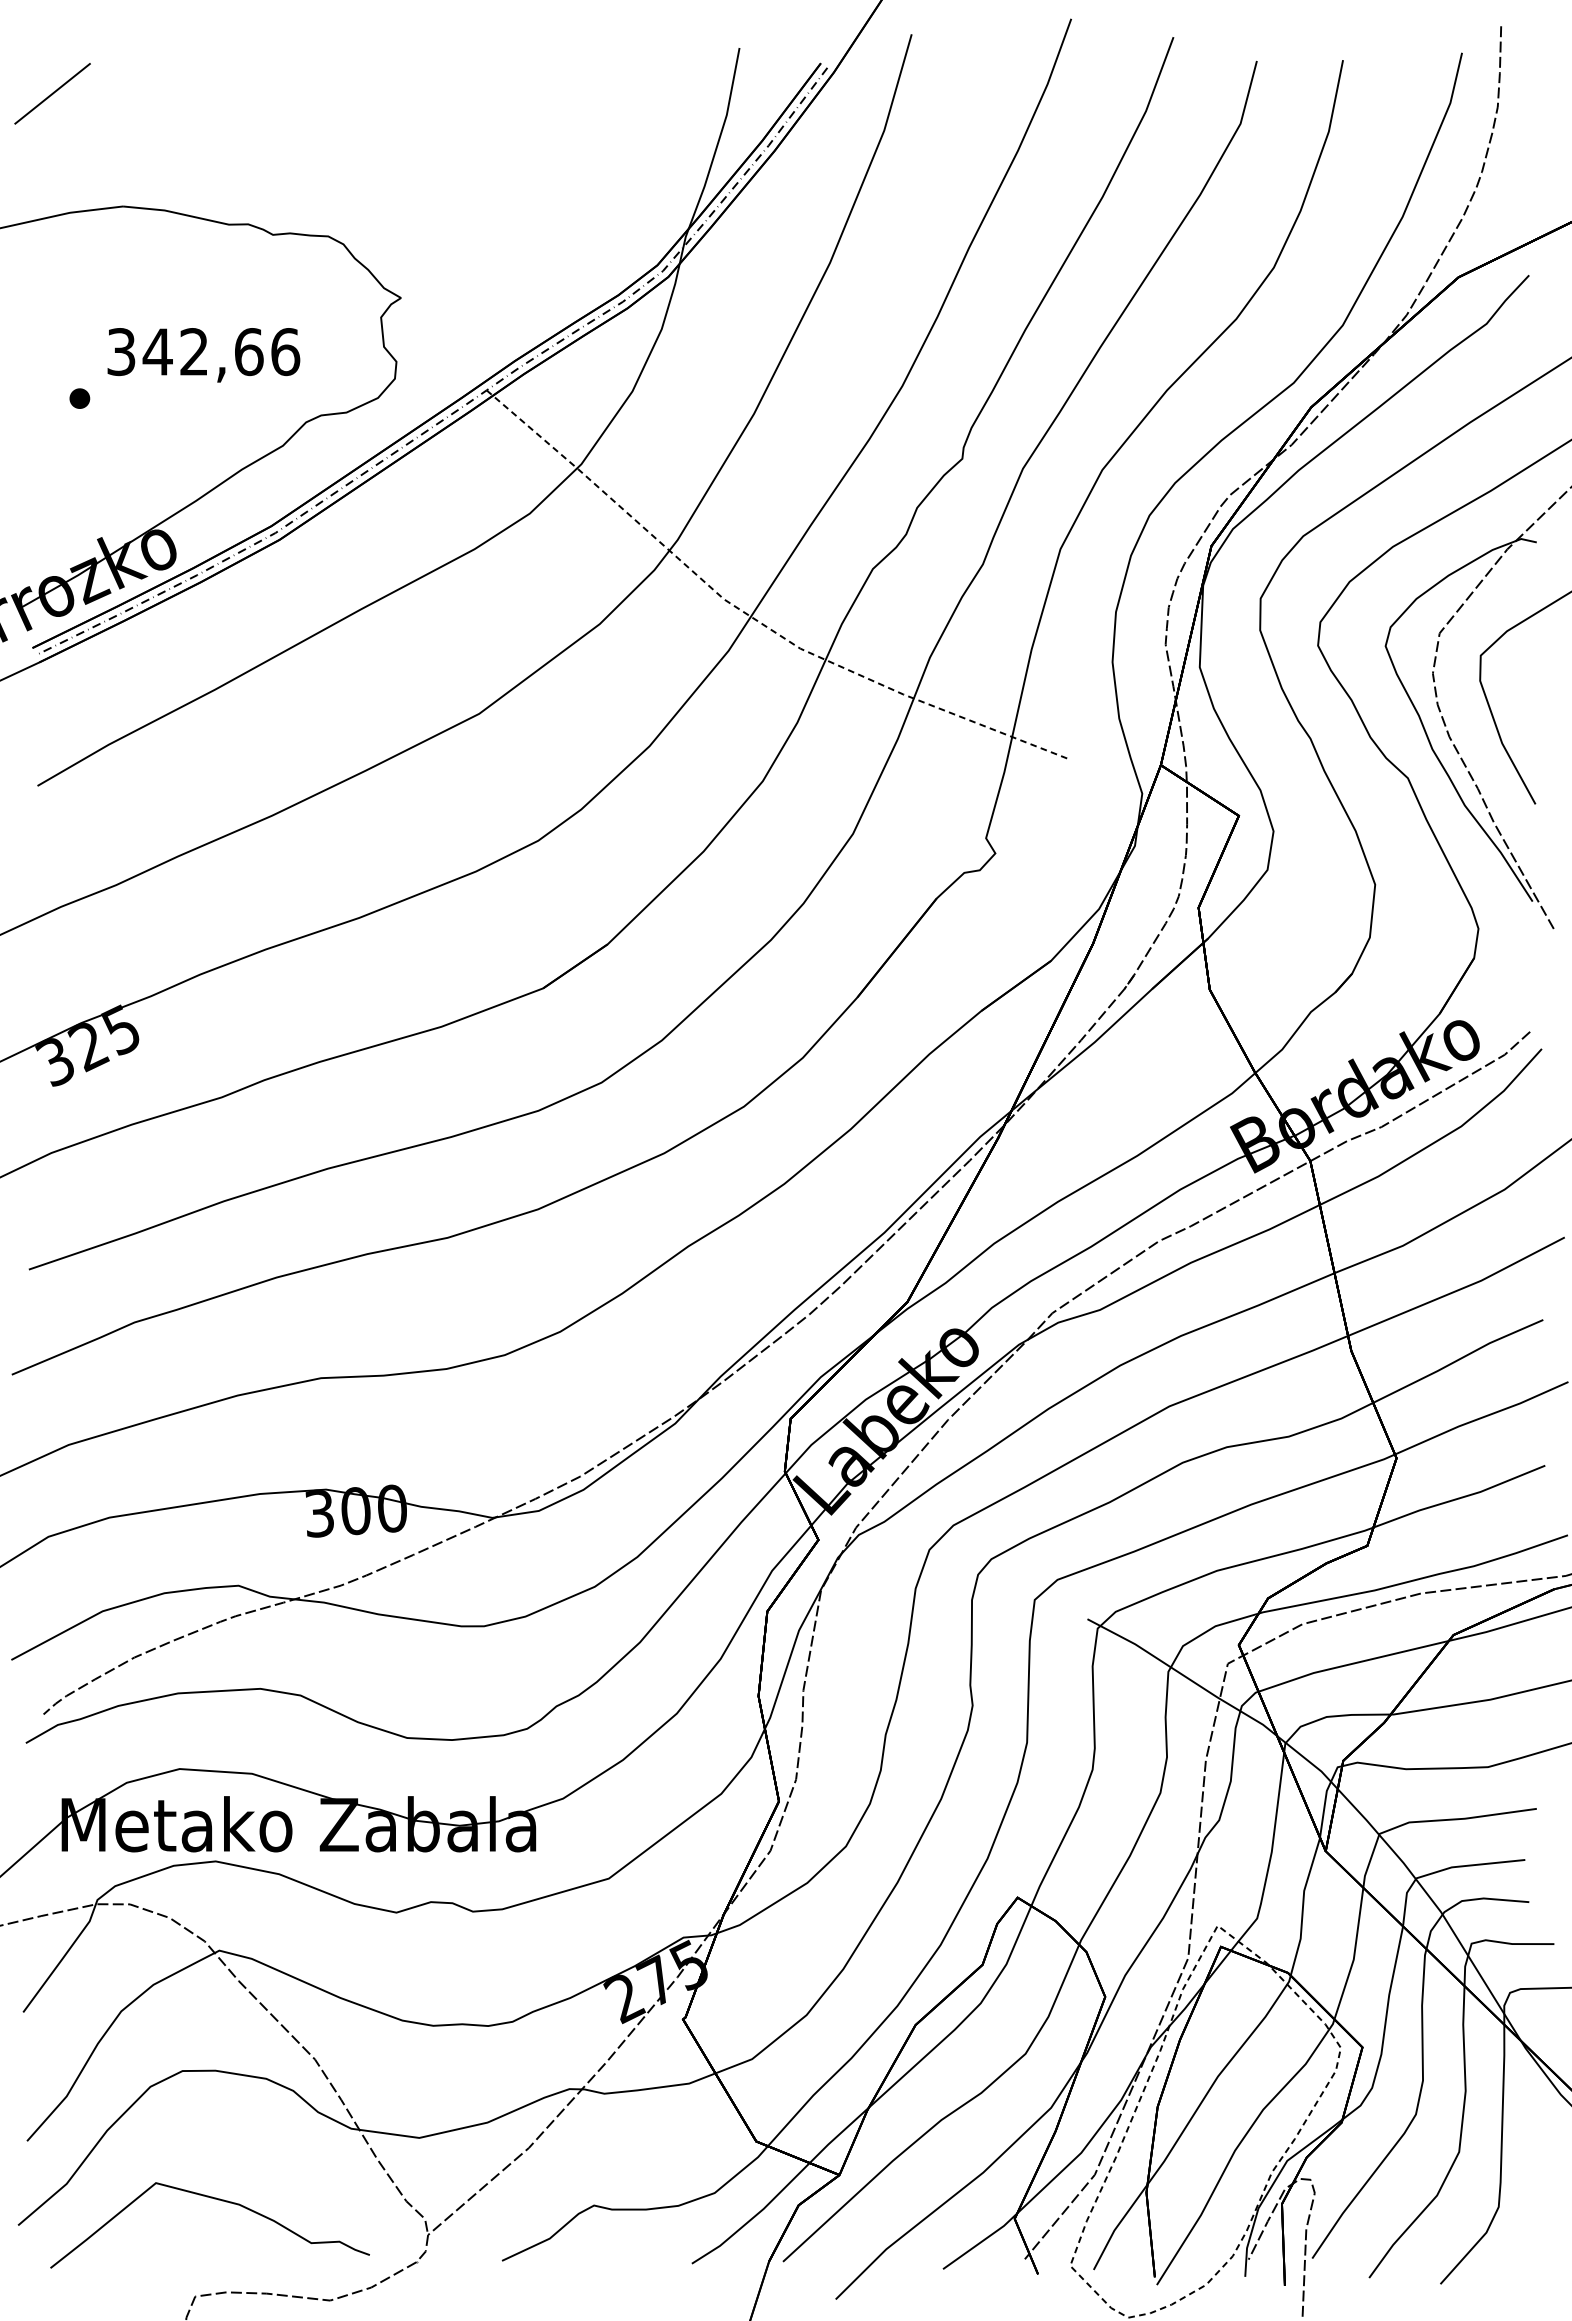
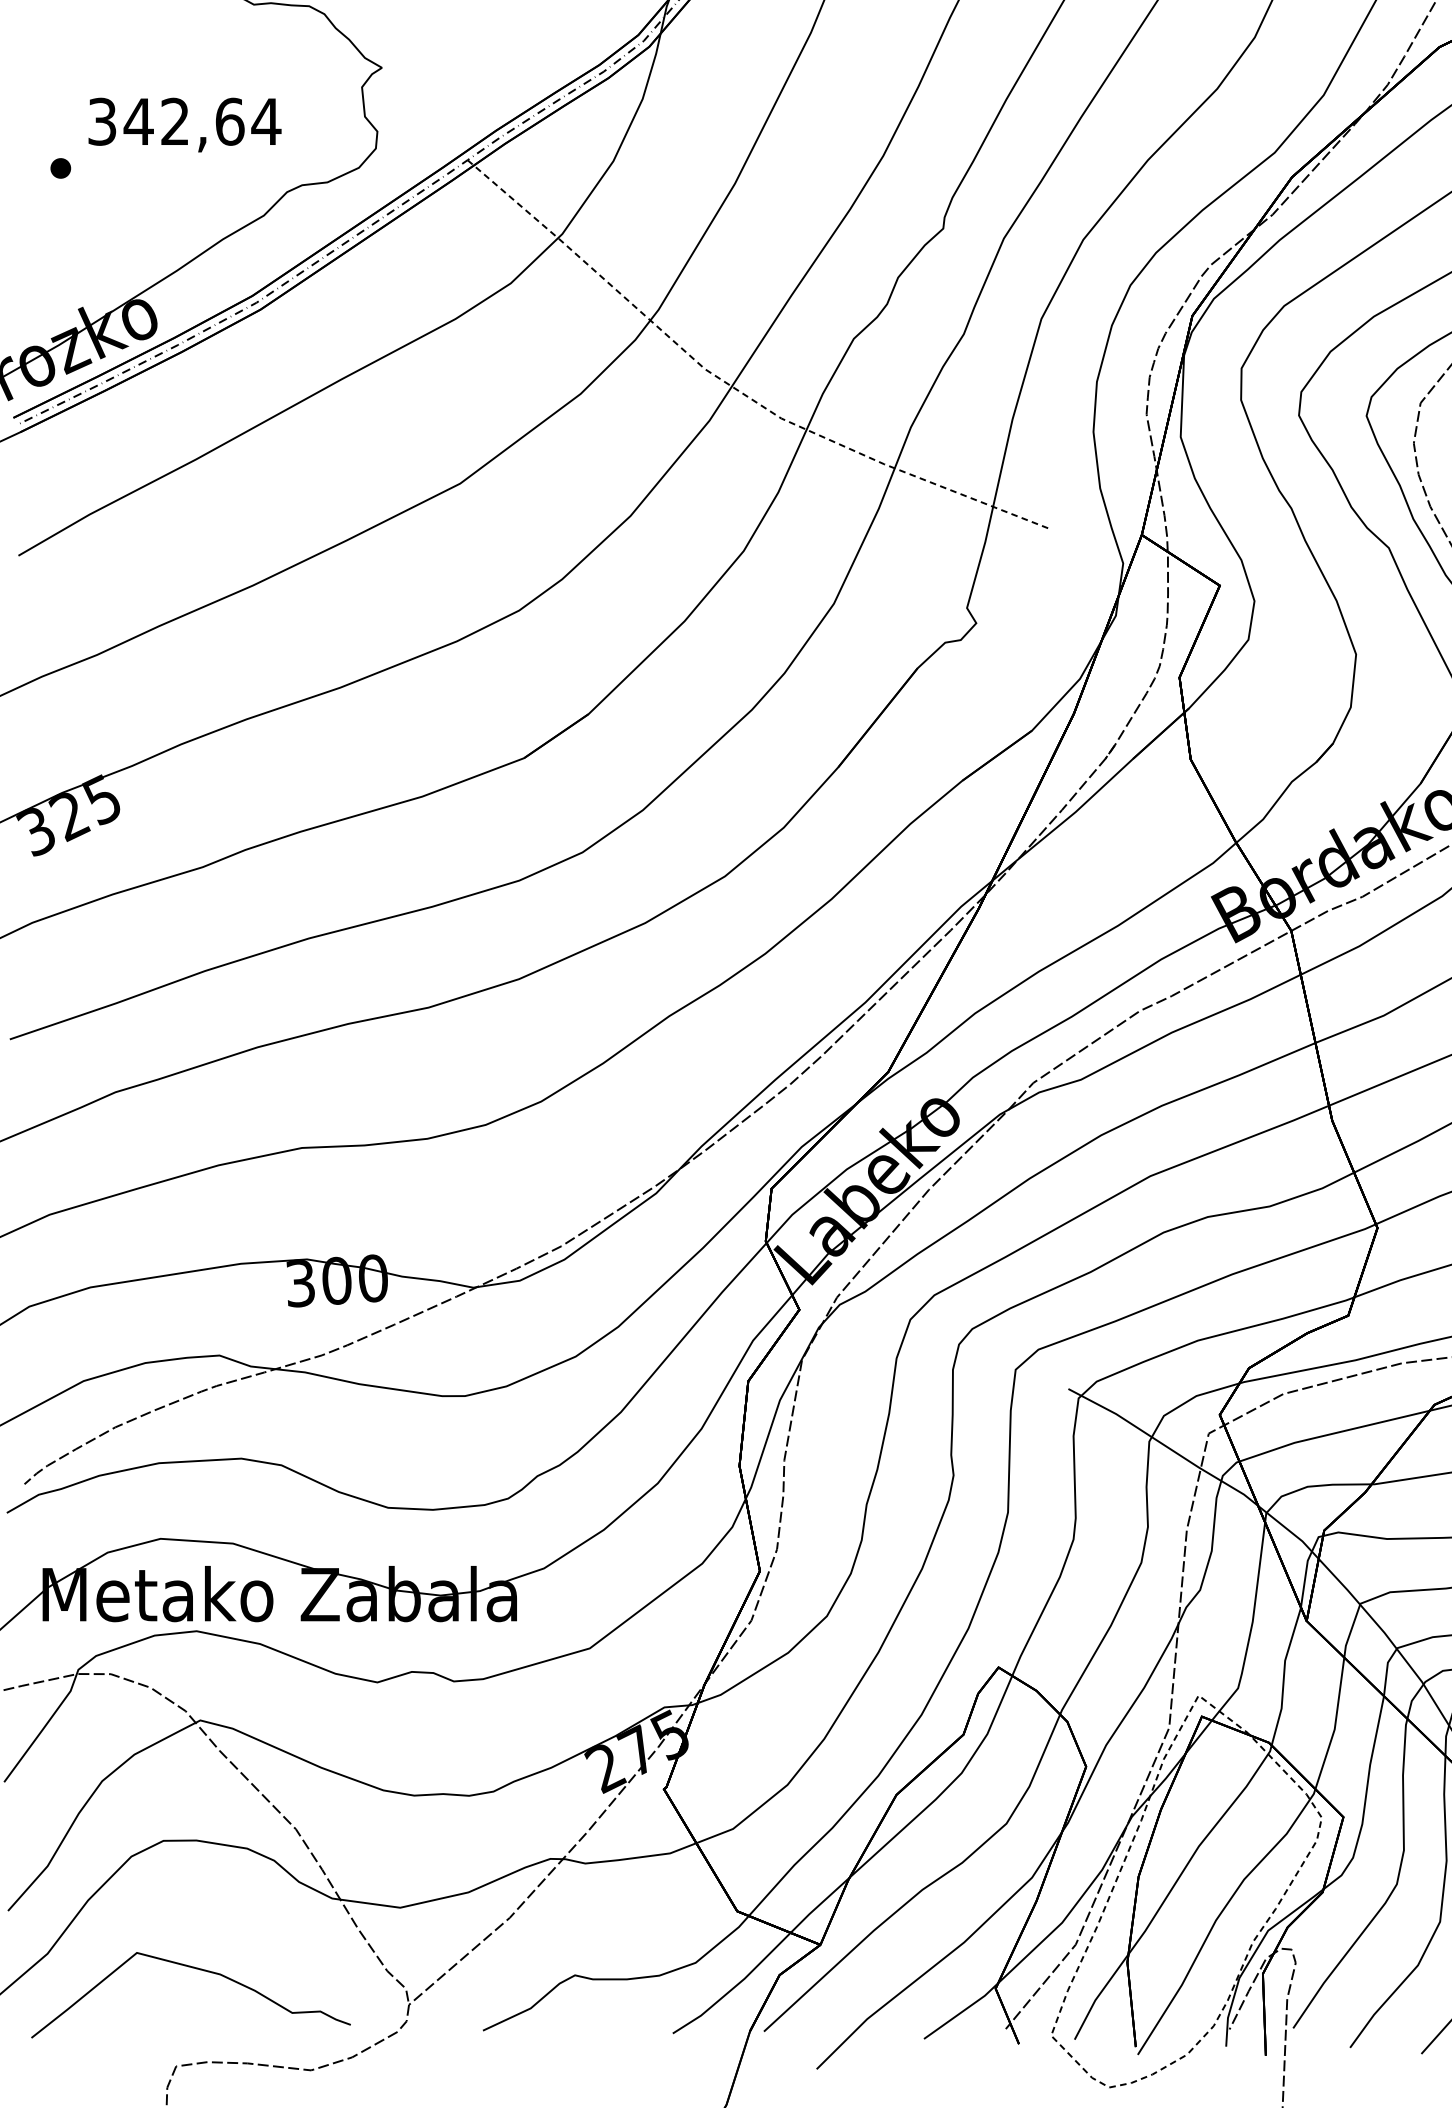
text: (285, 352) -> (266, 122), 342,66 -> 342,64

